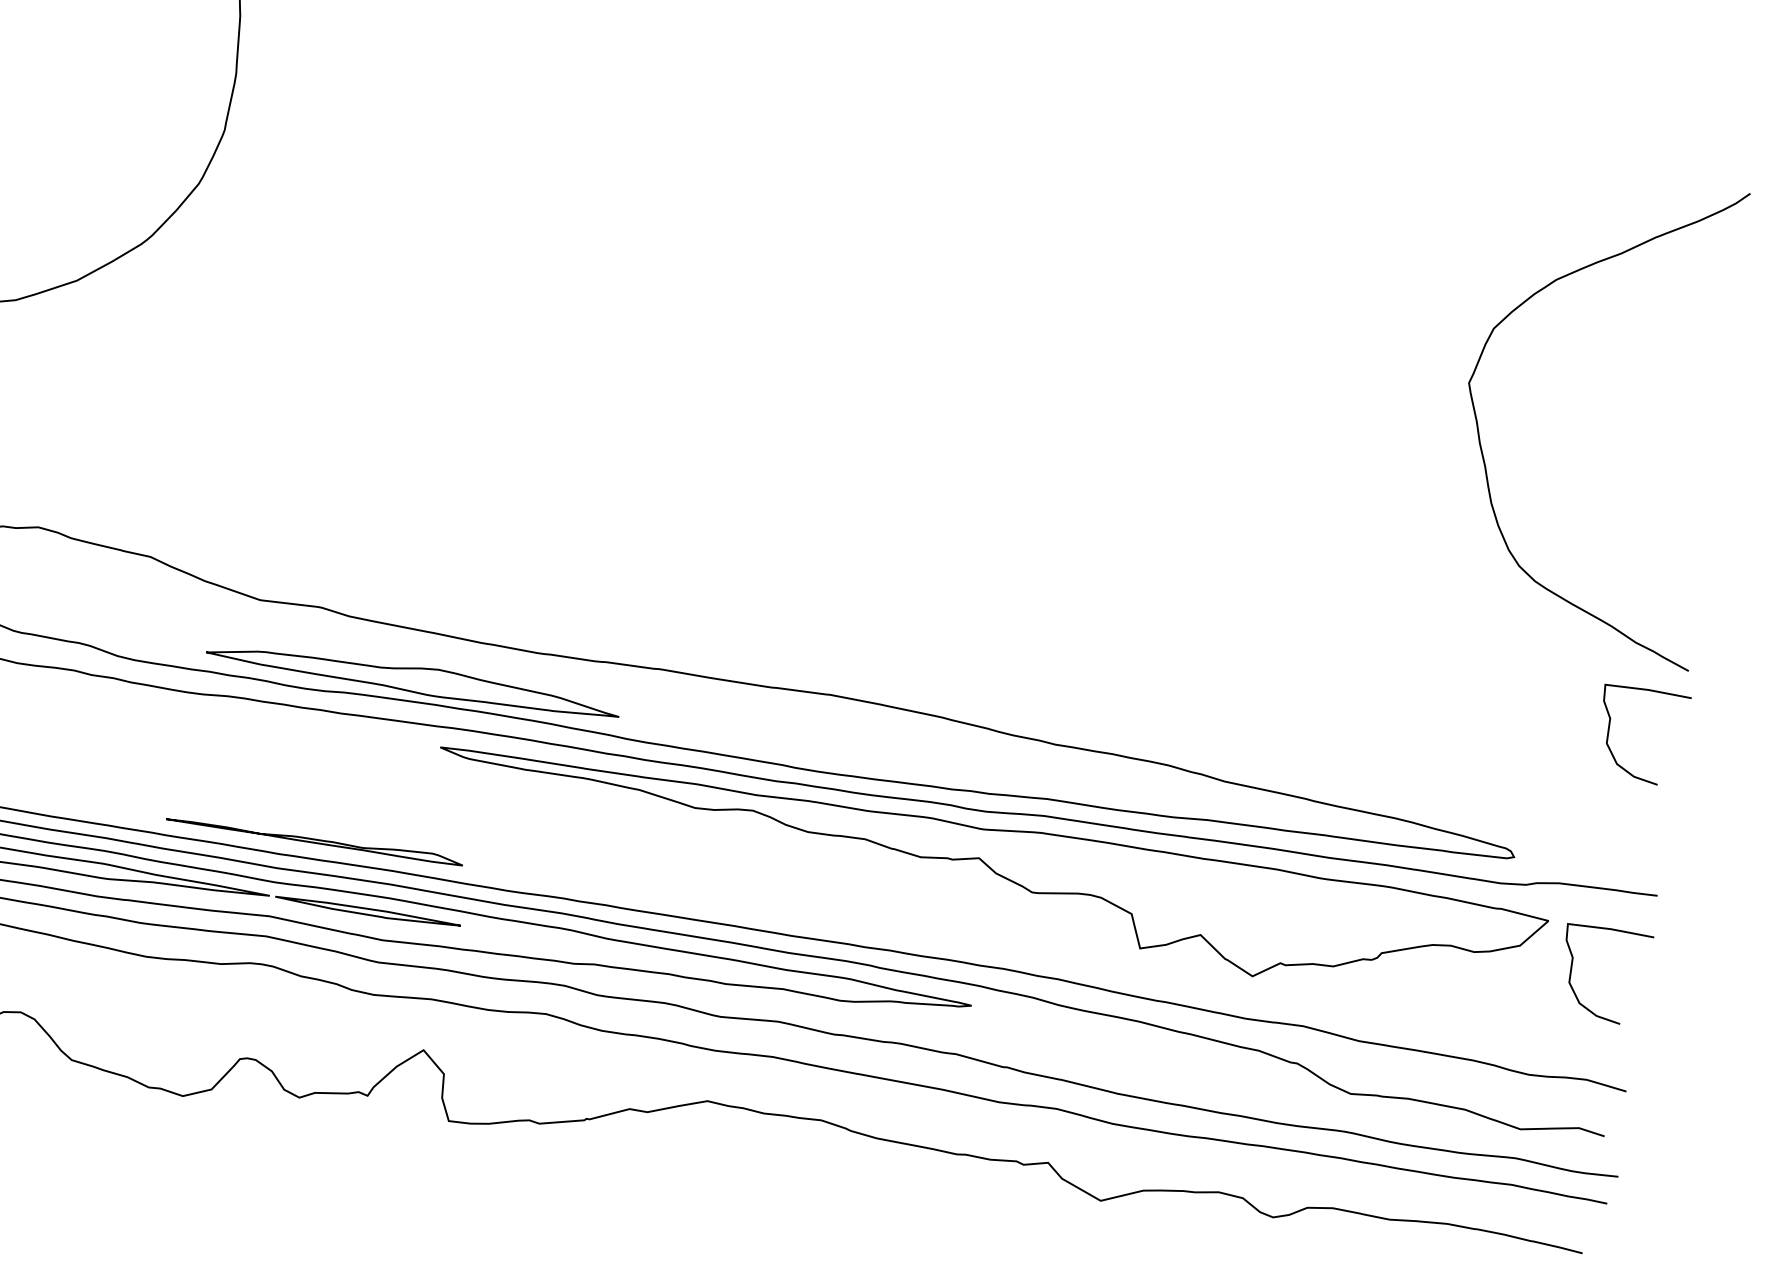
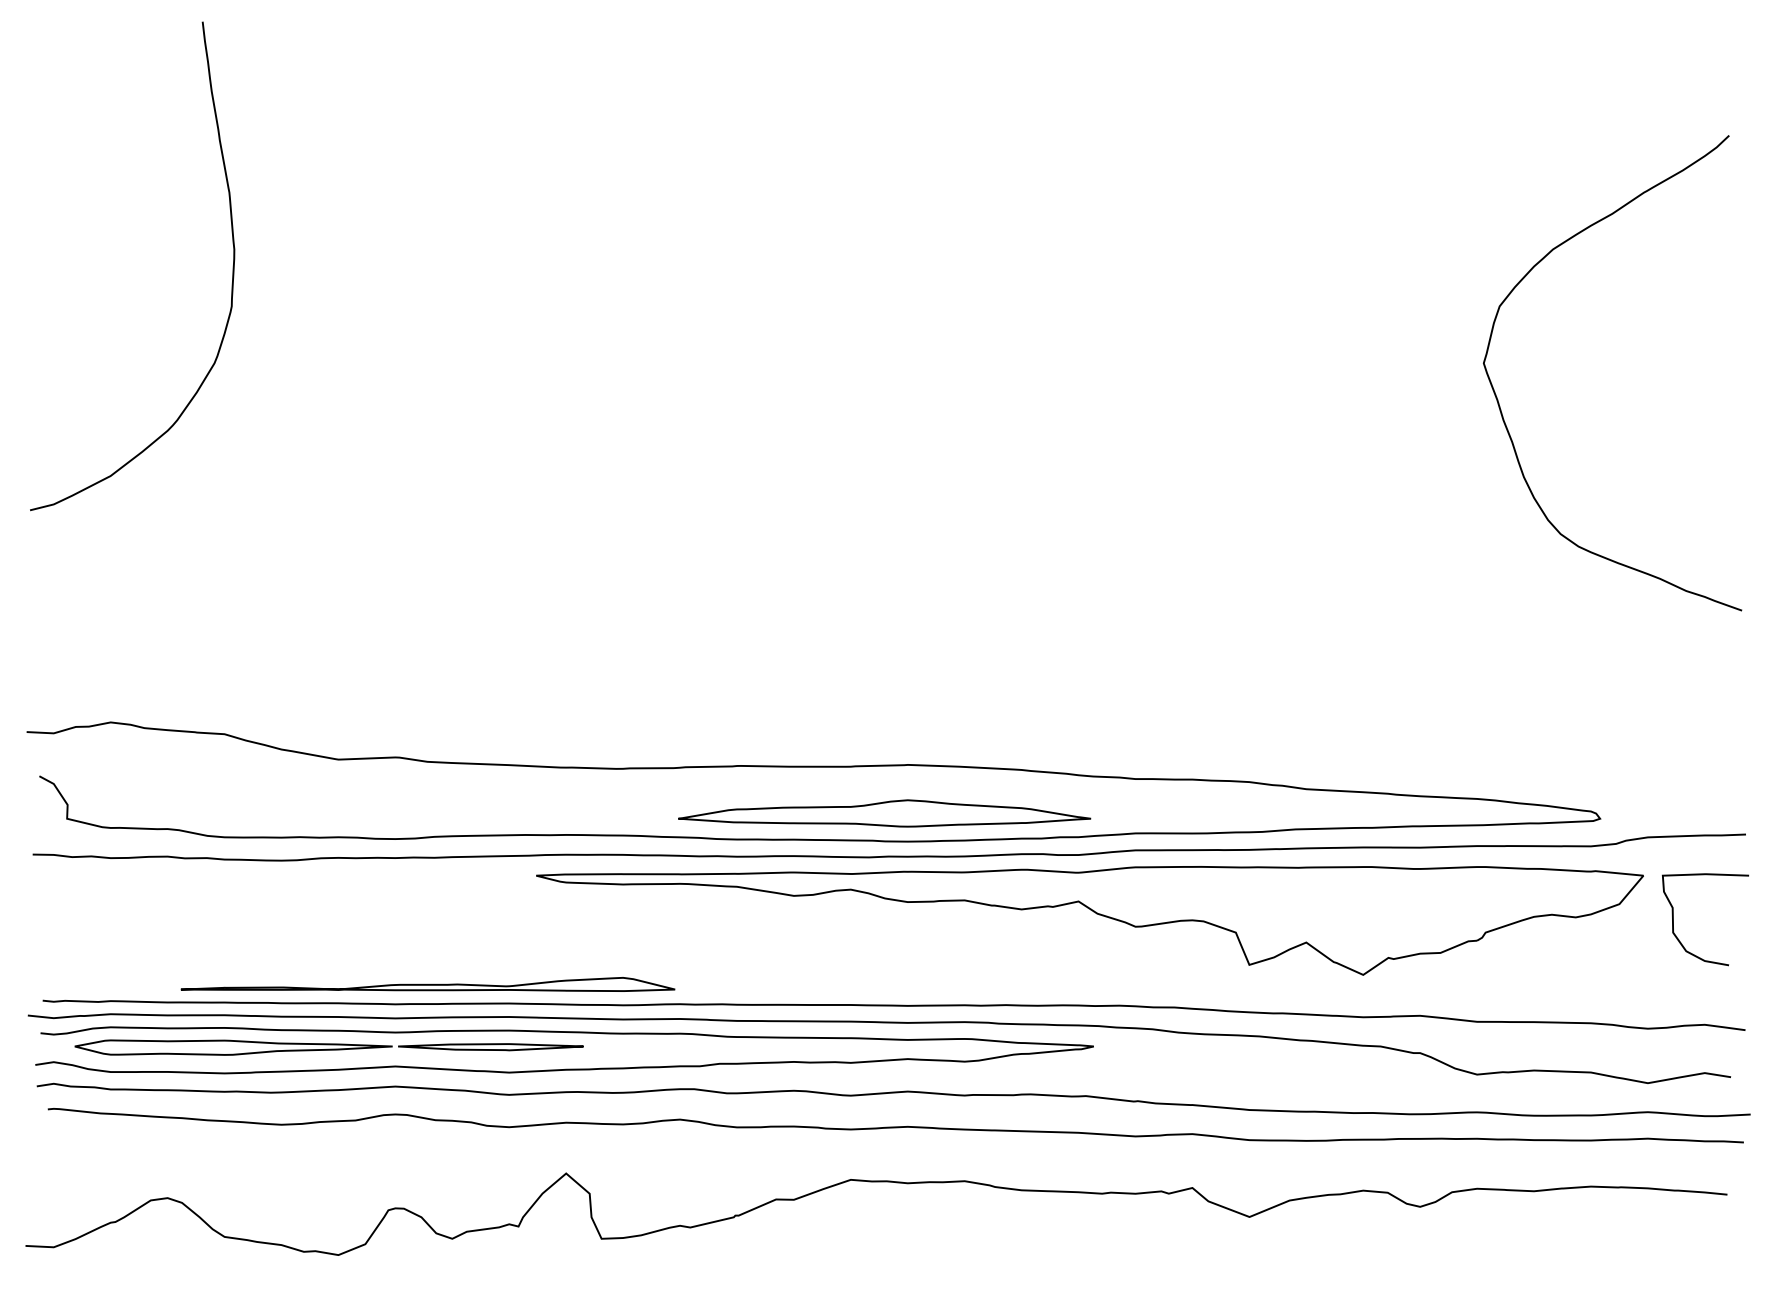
part: (413, 679) -> (884, 813), moved
curve: (1609, 730) -> (1673, 680), removed
part: (314, 839) -> (427, 984), size x1.67

